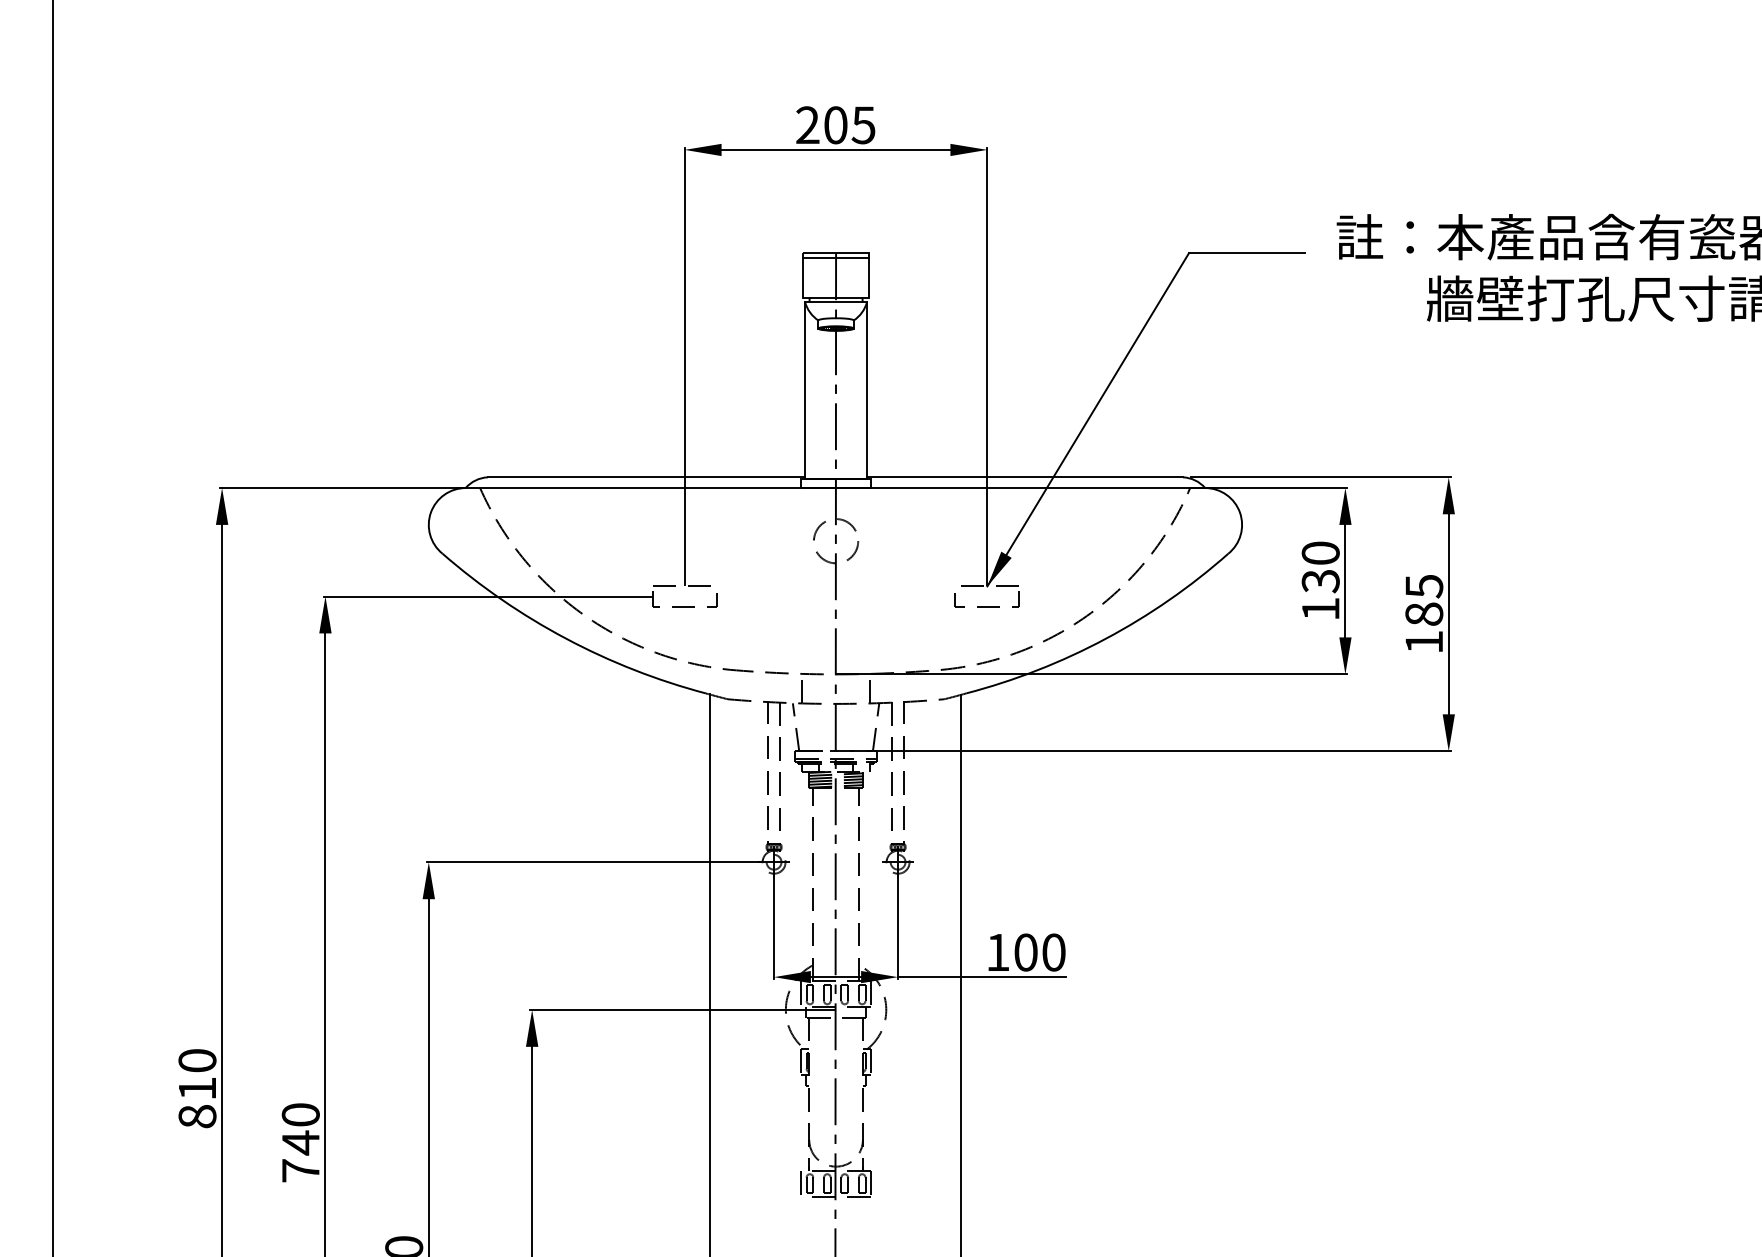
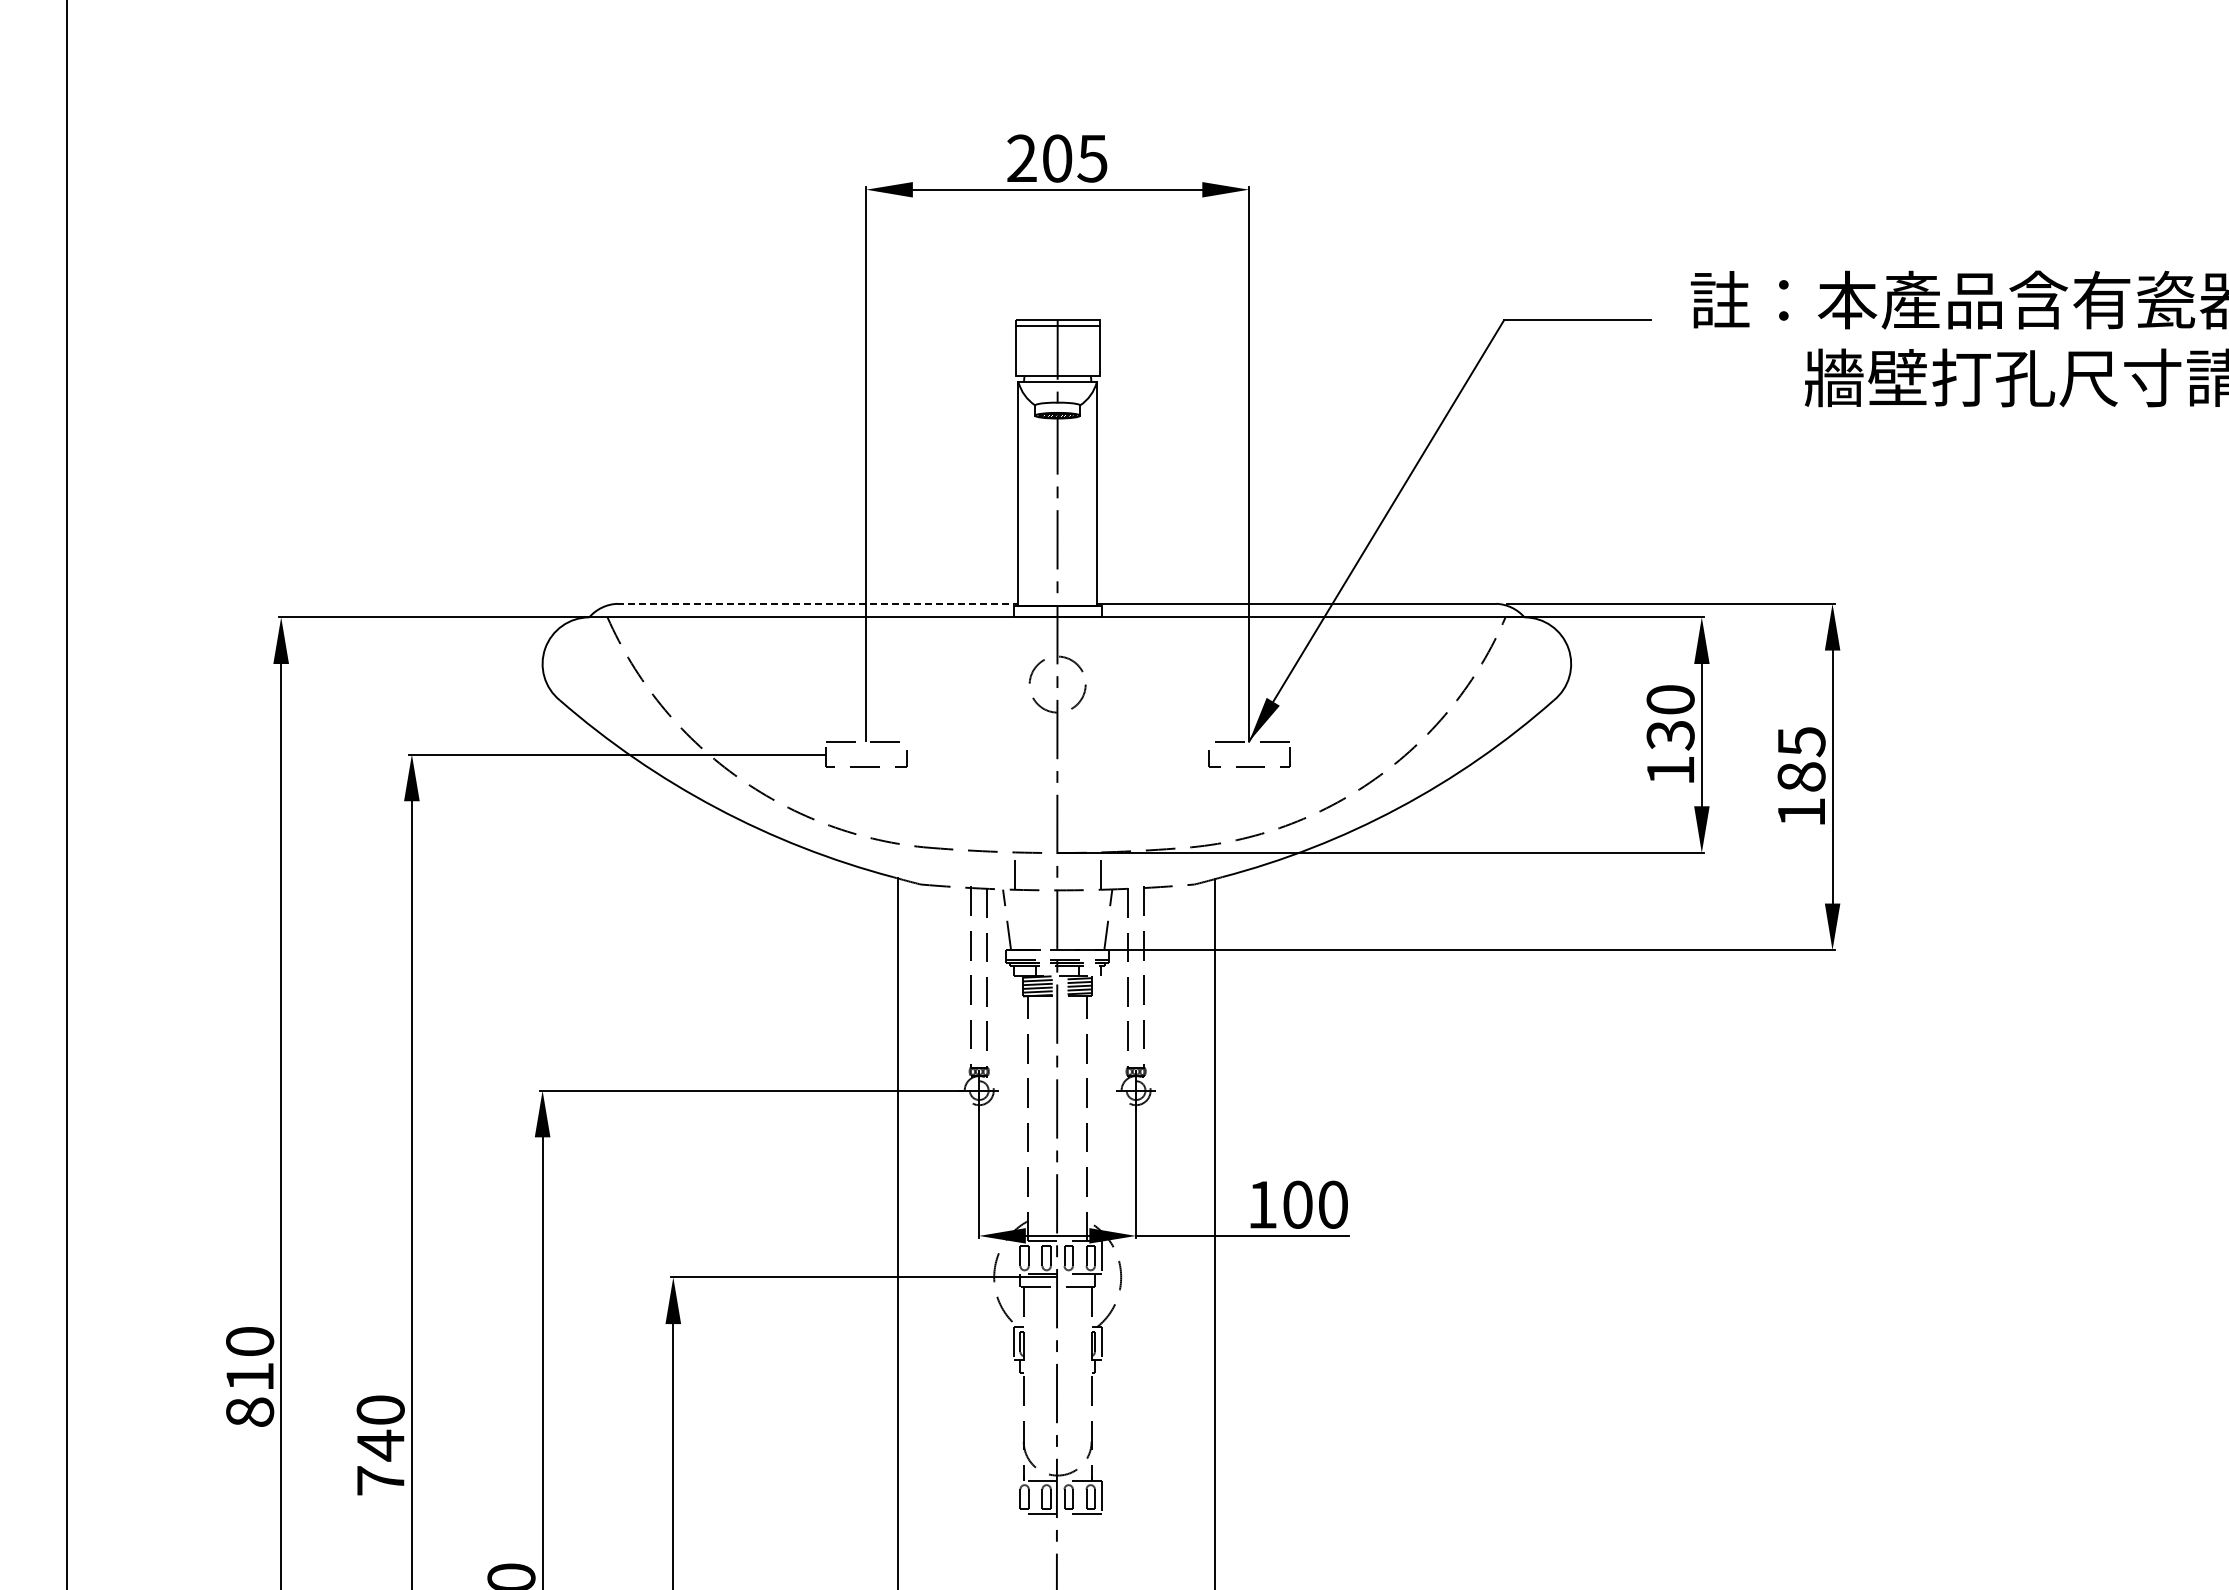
line: (646, 477) -> (817, 603), solid -> dashed
line: (801, 994) -> (1013, 1257), removed
line: (801, 1183) -> (1013, 1497), removed

